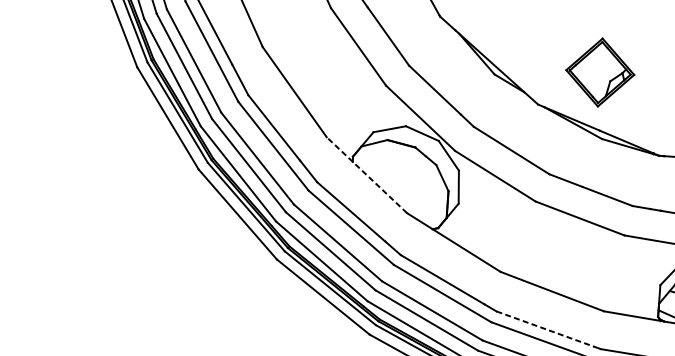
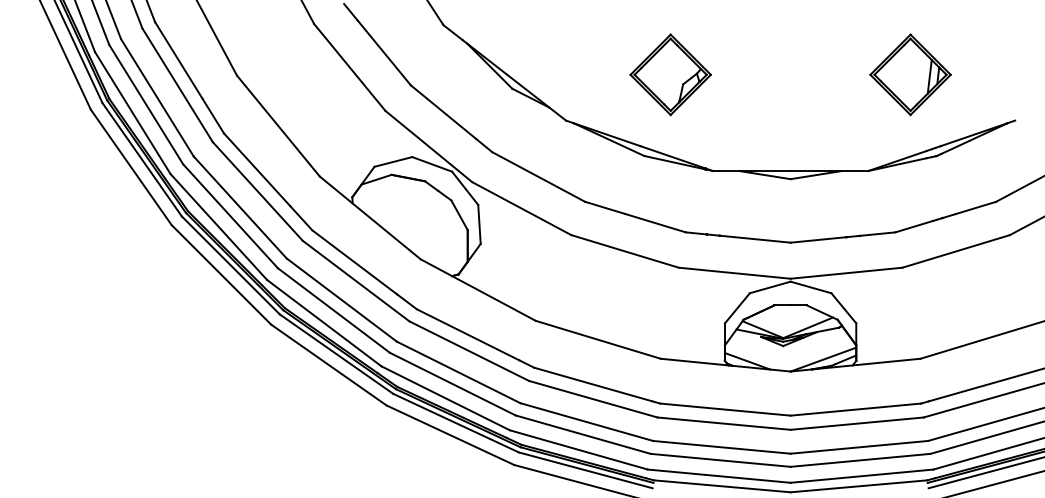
part: (600, 72) -> (670, 74), moved
line: (366, 174) -> (369, 217), dashed -> solid
line: (545, 329) -> (593, 384), dashed -> solid

